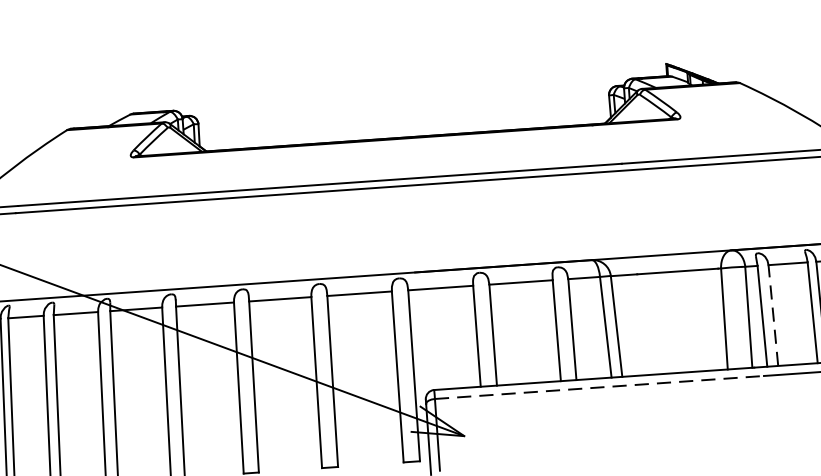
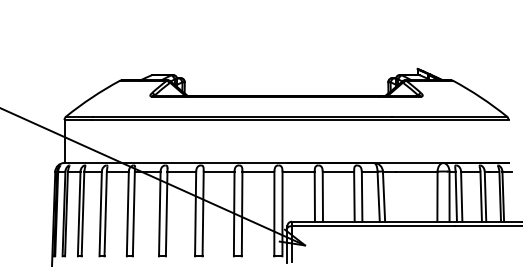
line: (772, 315) -> (461, 196), dashed -> solid
line: (599, 388) -> (373, 226), dashed -> solid

